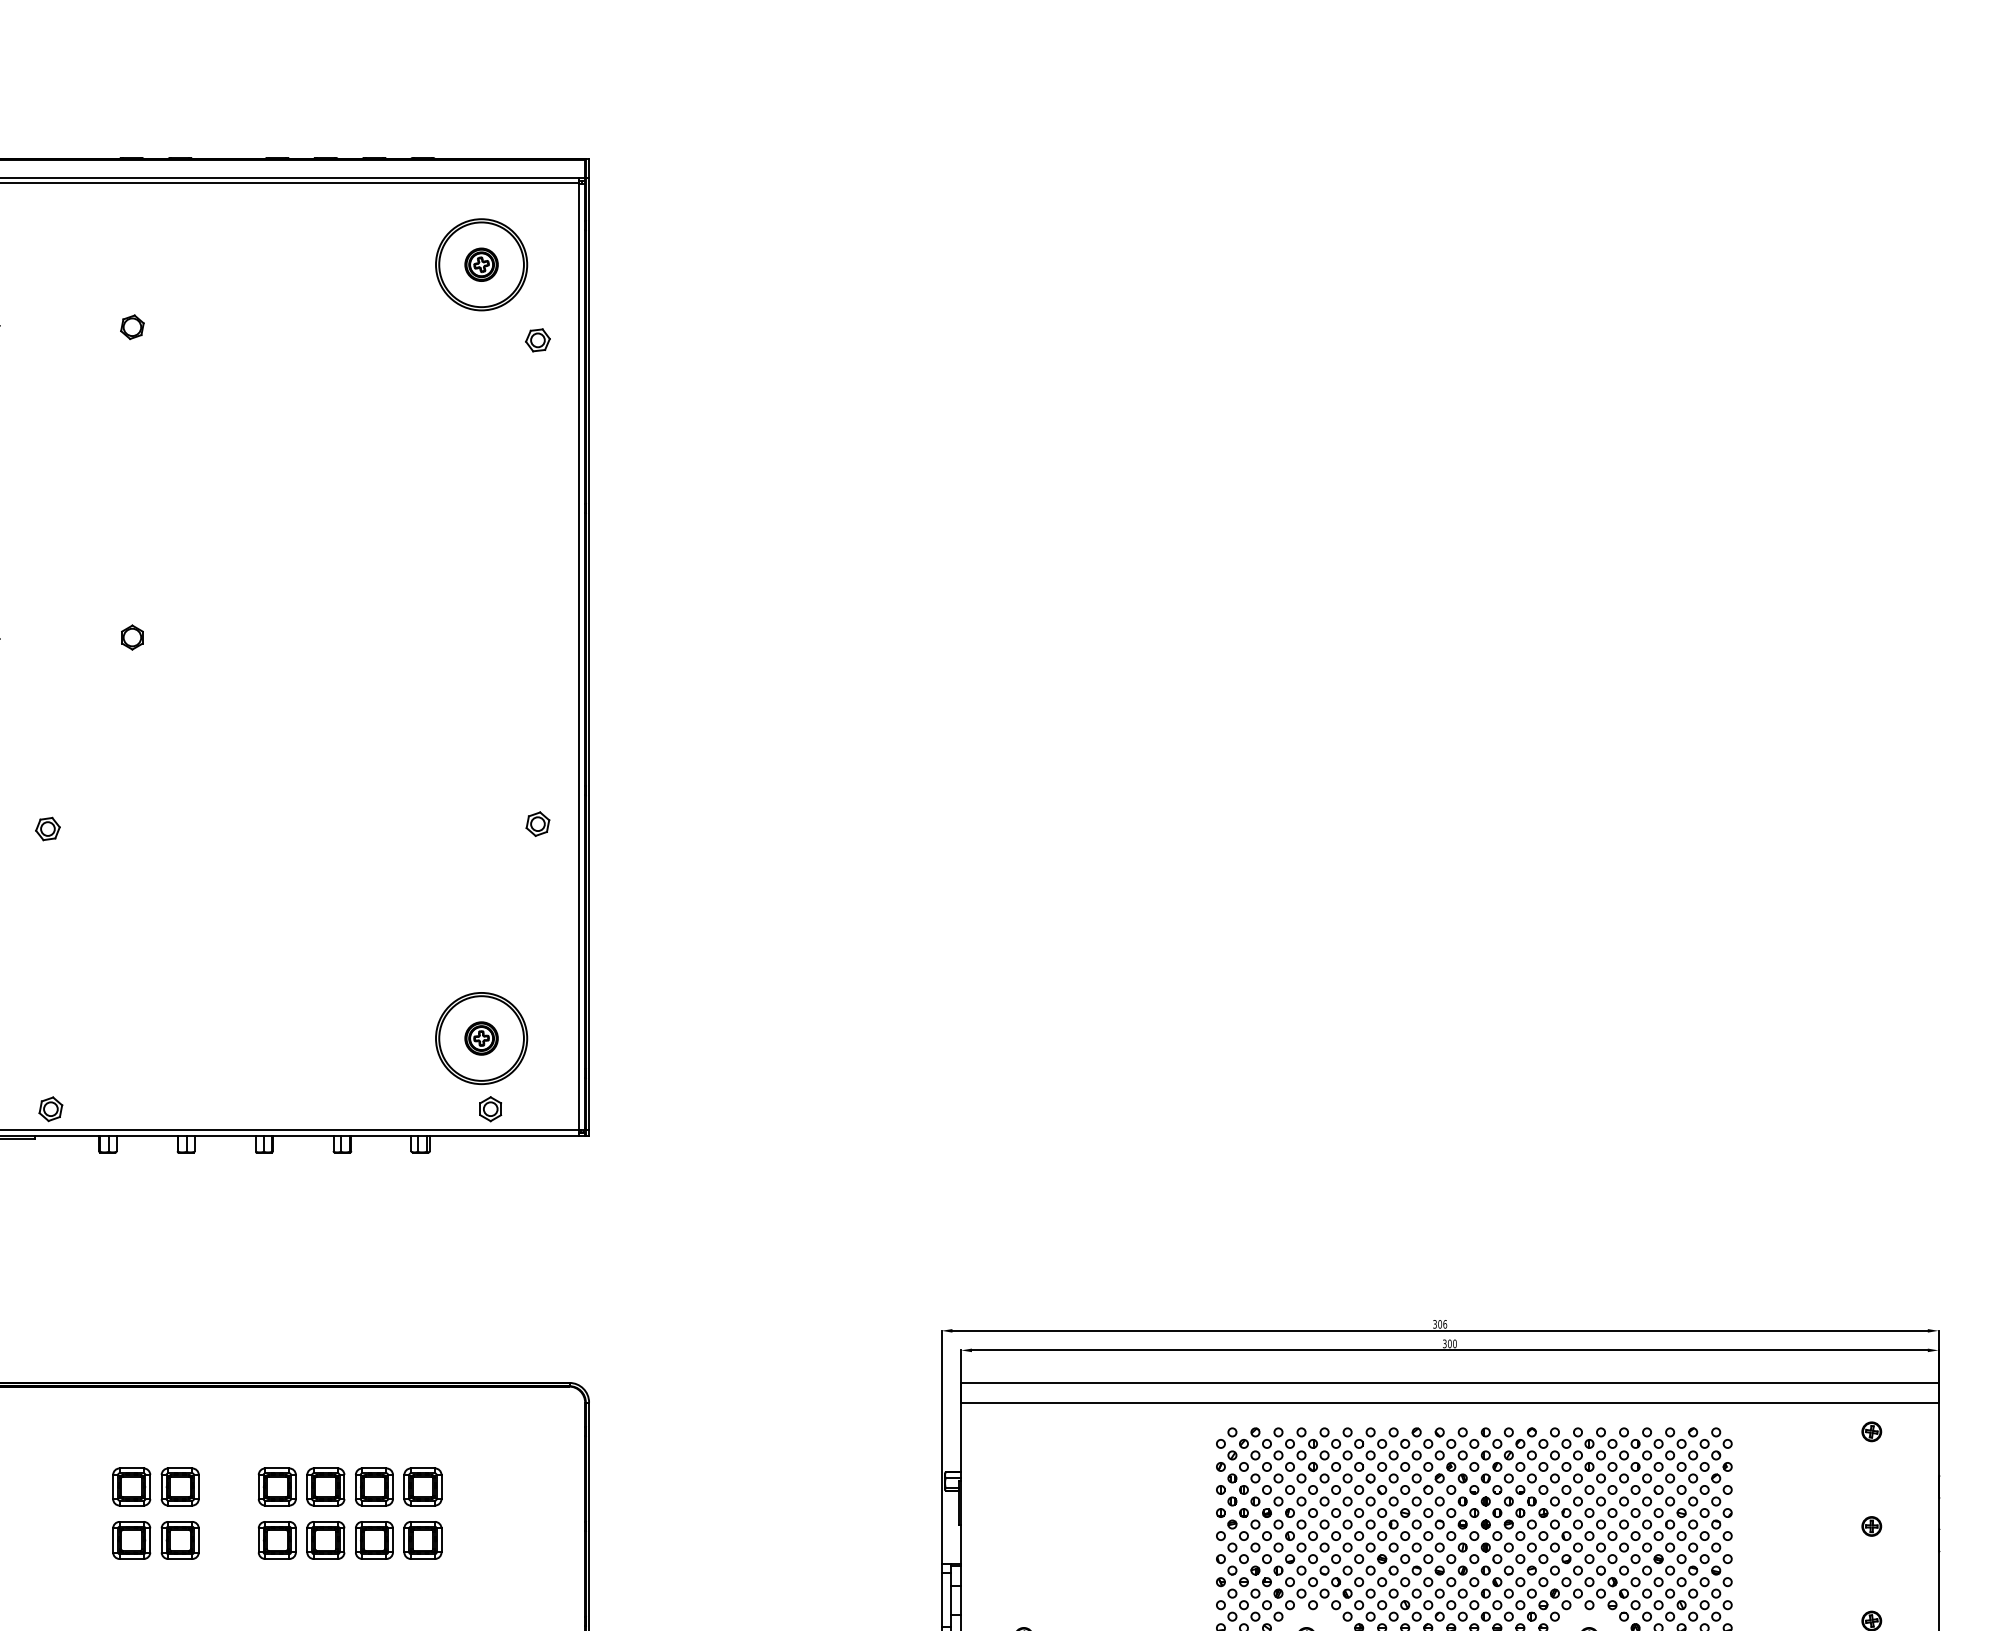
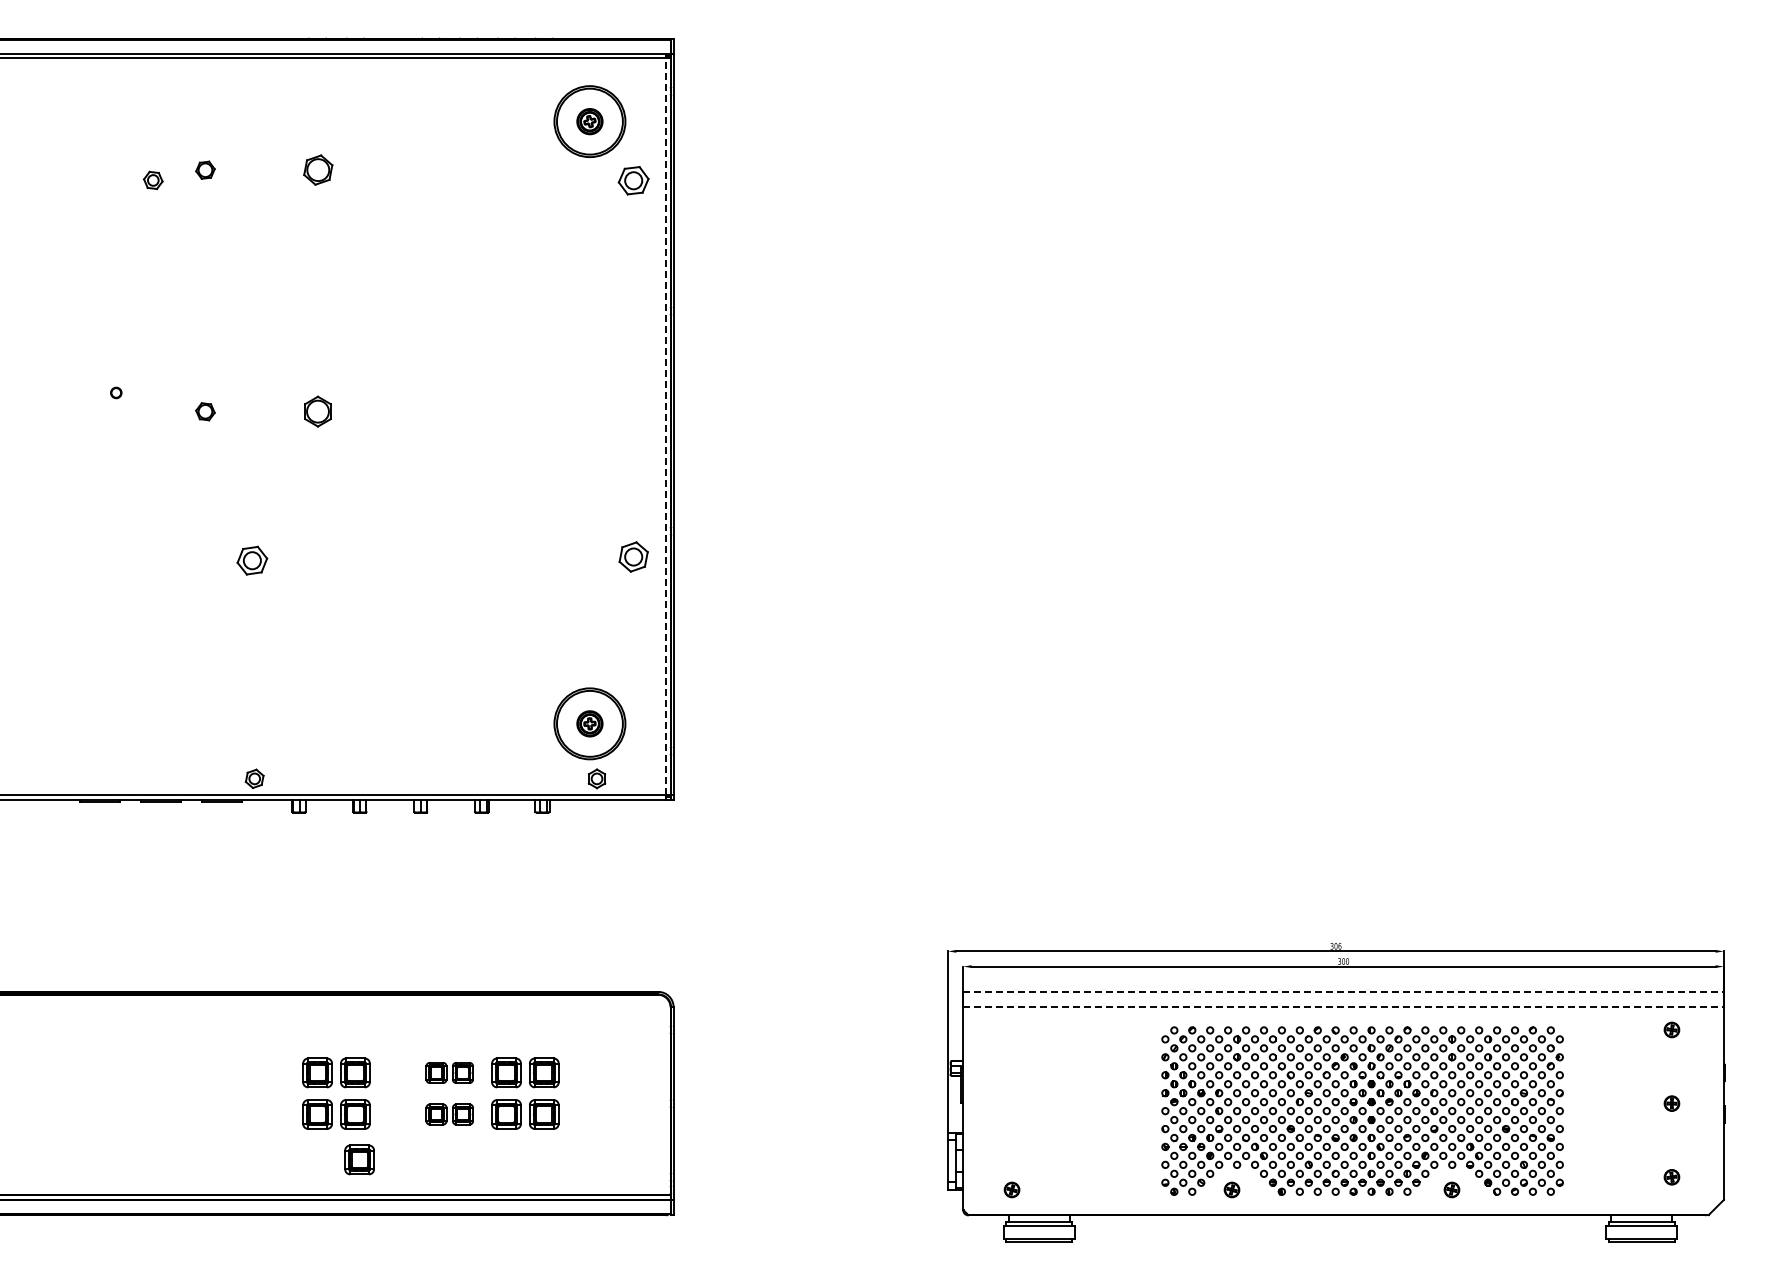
part: (131, 327) -> (317, 170), size x1.6
part: (537, 339) -> (633, 179), size x1.6
part: (132, 637) -> (318, 411), size x1.6
line: (579, 656) -> (666, 426), solid -> dashed
part: (537, 823) -> (633, 556), size x1.6
part: (48, 828) -> (252, 560), size x1.6
line: (1451, 1382) -> (1344, 991), solid -> dashed
line: (1451, 1402) -> (1344, 1007), solid -> dashed
part: (301, 1486) -> (449, 1072), size x0.7
part: (301, 1540) -> (449, 1114), size x0.7
part: (185, 1598) -> (359, 1159), added

